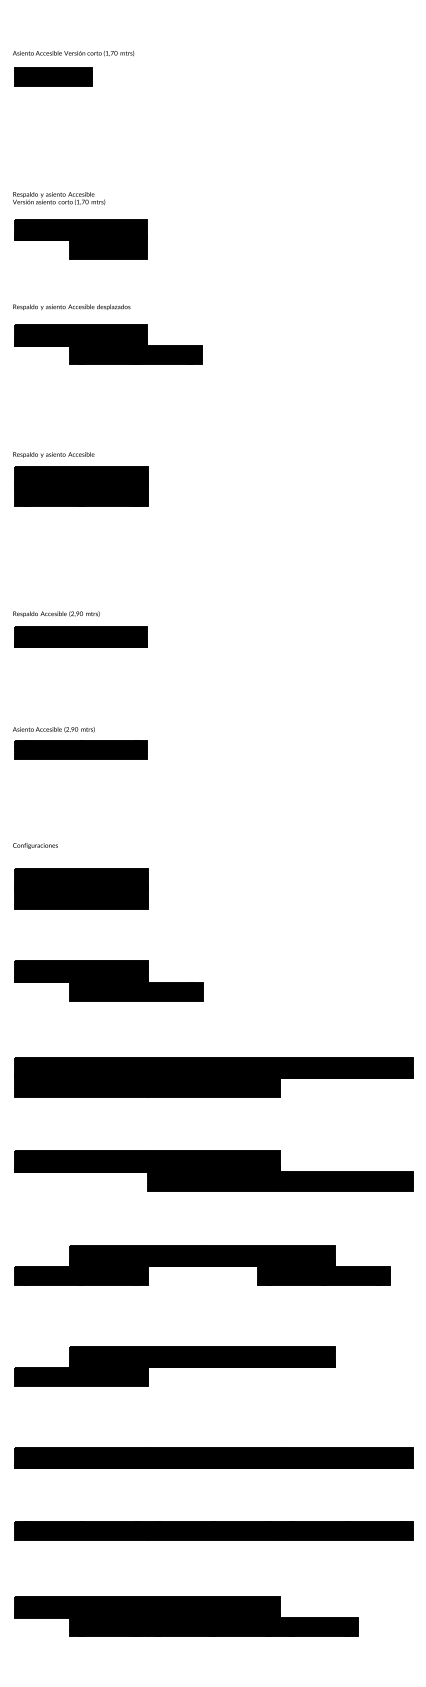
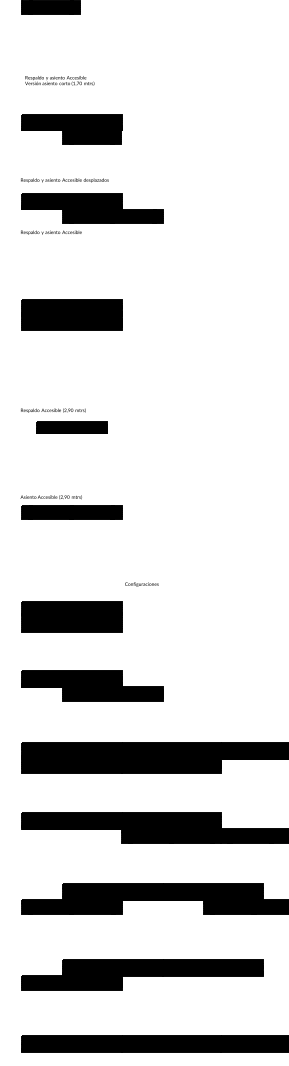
text: (59, 198) -> (60, 80), moved
text: (53, 454) -> (51, 232), moved
part: (80, 636) -> (71, 427), size x0.7
text: (35, 845) -> (141, 584), moved

